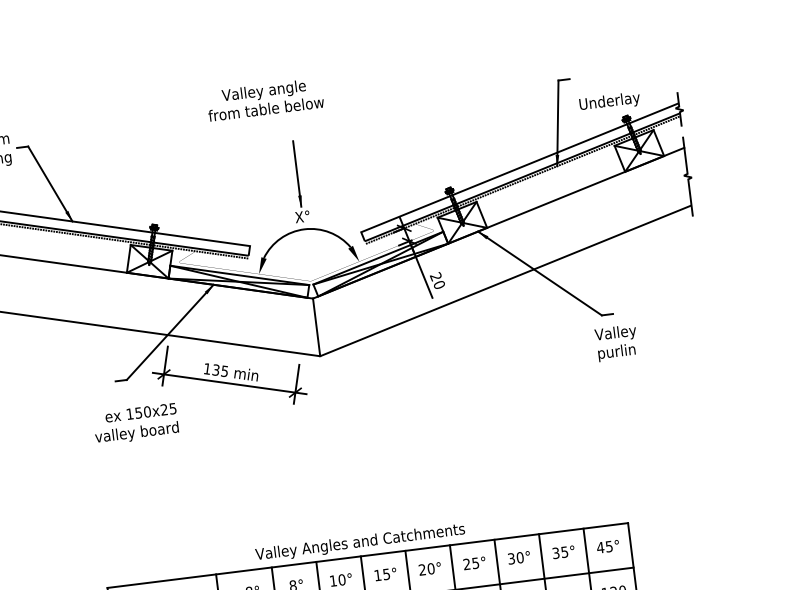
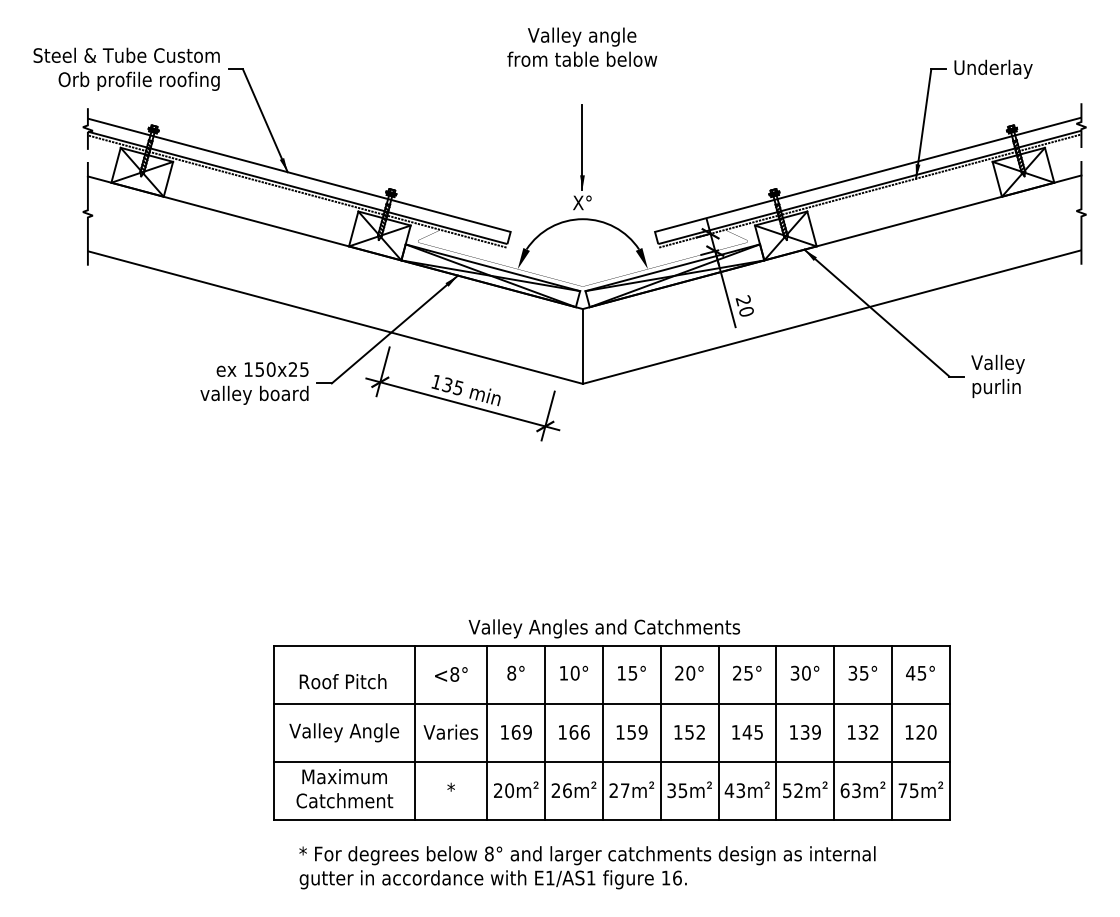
text: (265, 99) -> (582, 46), moved
text: (609, 101) -> (993, 68), moved
text: (616, 342) -> (997, 375), moved
text: (135, 424) -> (254, 383), moved

